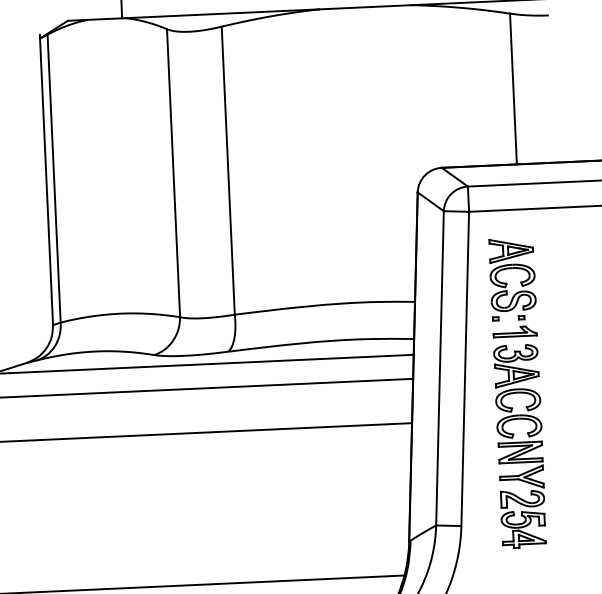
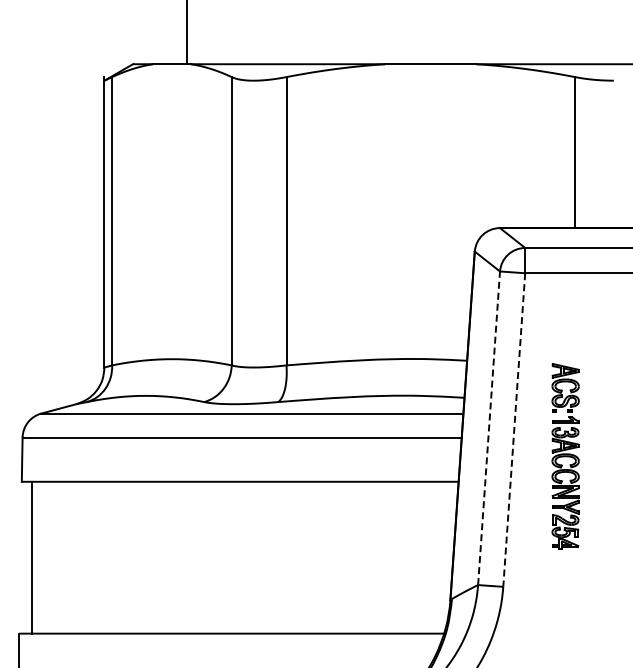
line: (440, 367) -> (489, 427), solid -> dashed
line: (465, 369) -> (514, 430), solid -> dashed
part: (517, 393) -> (565, 456), size x0.6

